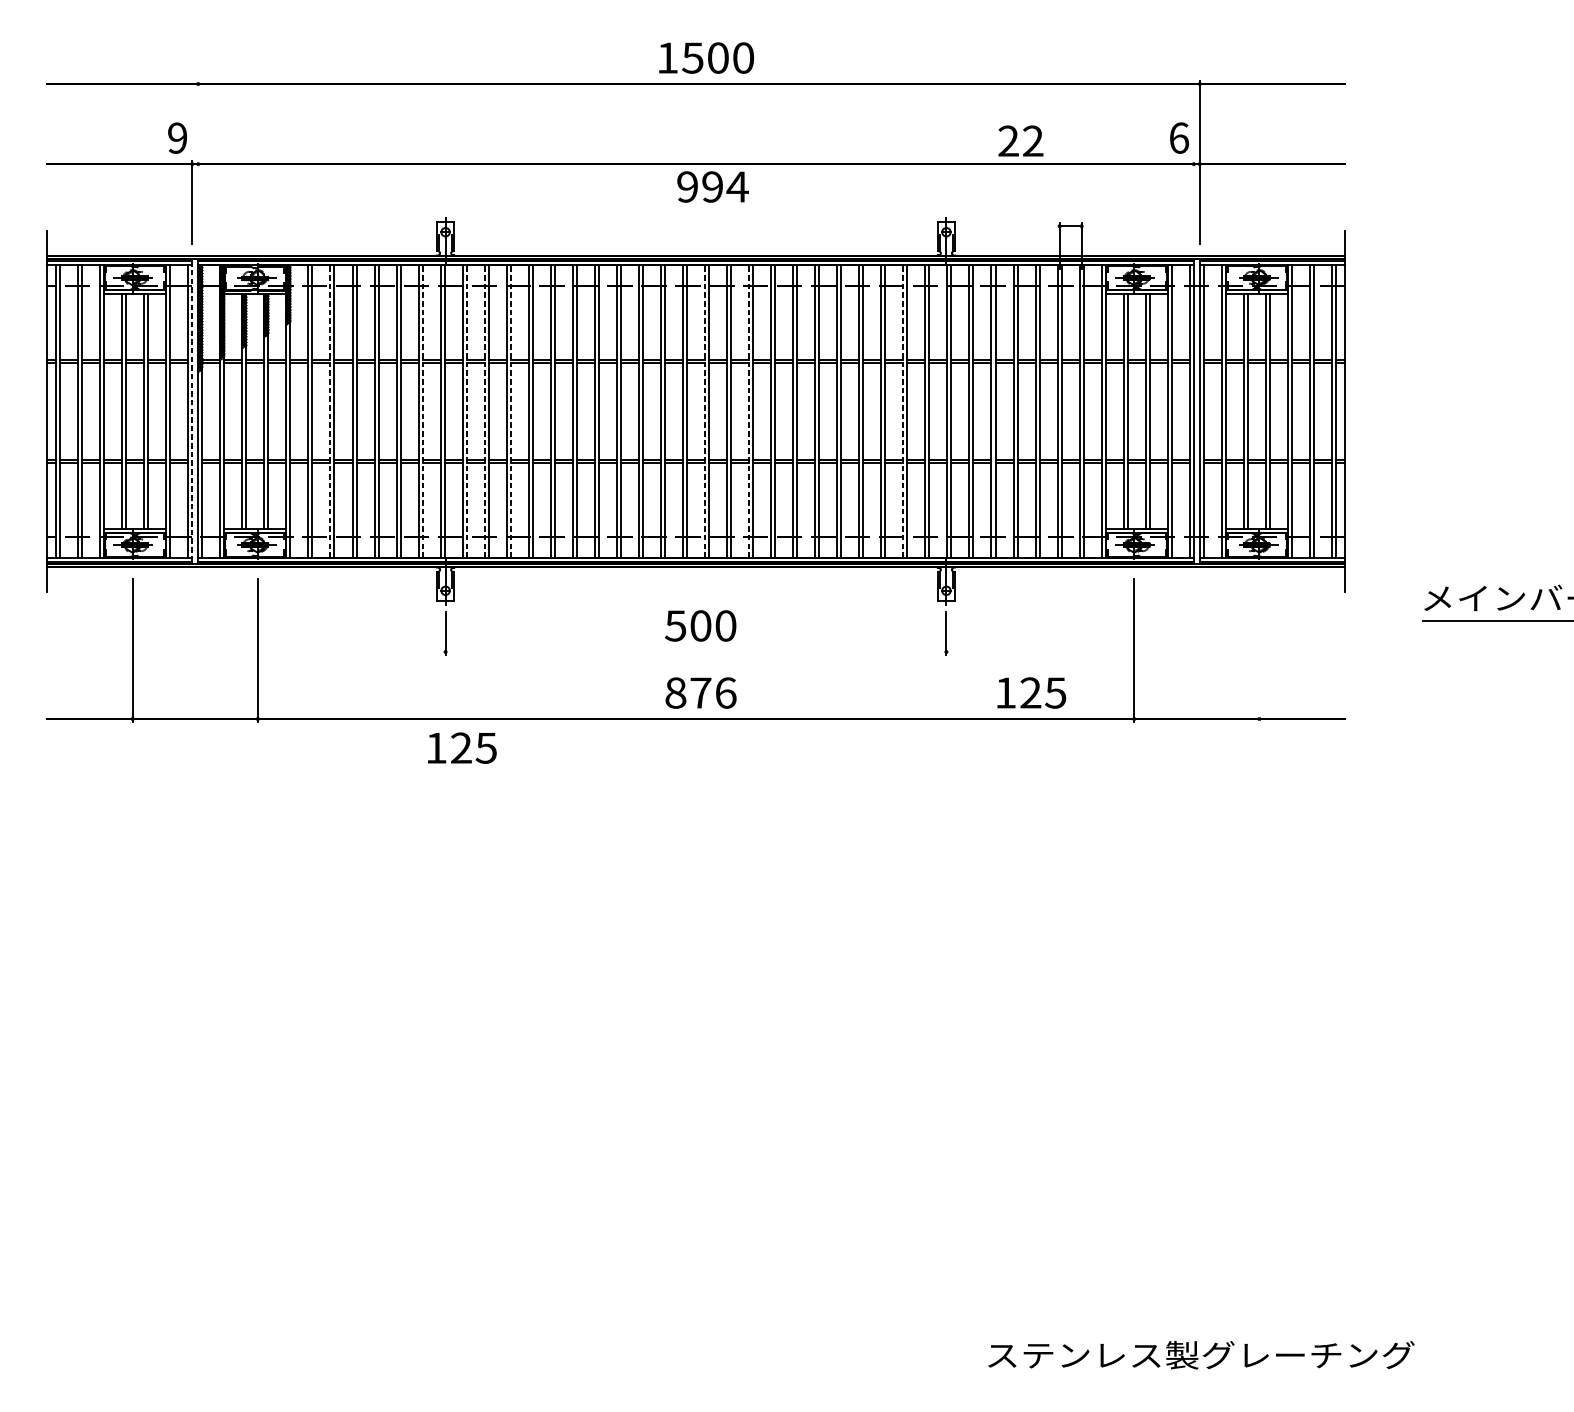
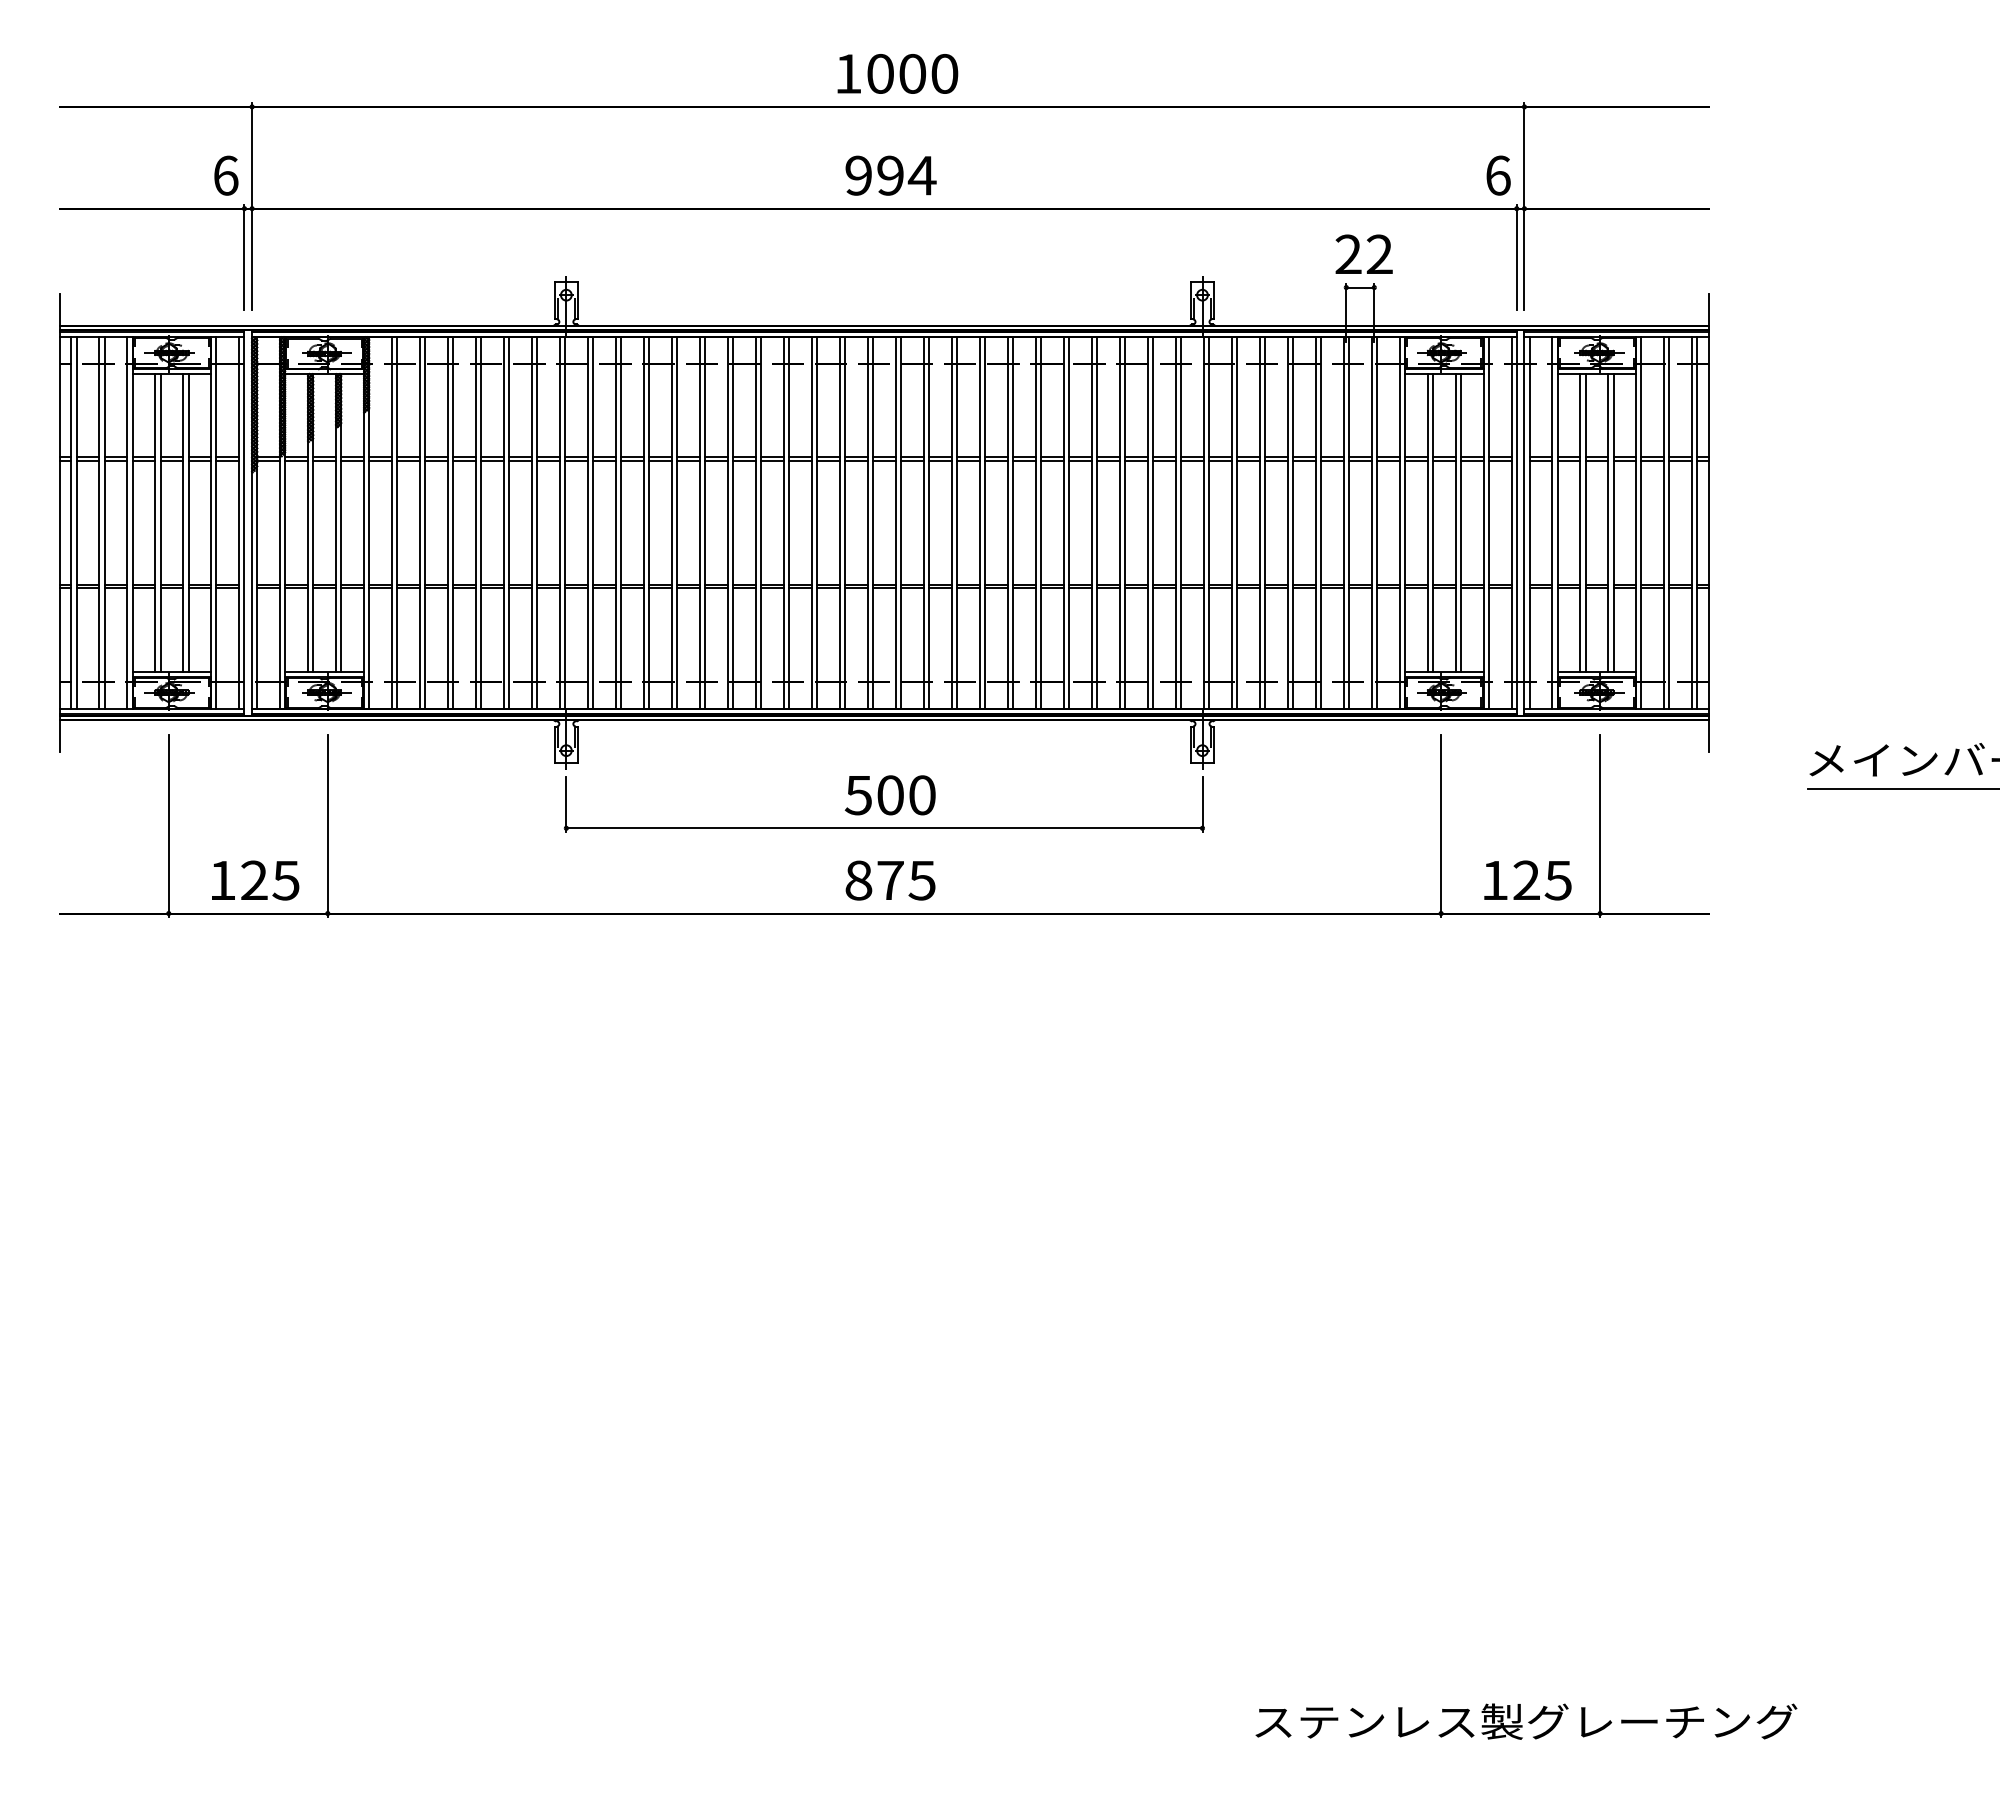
text: (692, 57) -> (879, 73), 1500 -> 1000
text: (177, 138) -> (225, 175), 9 -> 6
text: (1020, 140) -> (1363, 253), moved
line: (198, 162) -> (252, 206), added
text: (712, 186) -> (890, 175), moved
line: (1193, 202) -> (1516, 257), added
line: (192, 411) -> (244, 522), dashed -> solid
line: (330, 411) -> (420, 522), dashed -> solid
line: (422, 411) -> (537, 522), dashed -> solid
line: (467, 411) -> (593, 522), dashed -> solid
line: (484, 411) -> (615, 522), dashed -> solid
line: (511, 411) -> (649, 522), dashed -> solid
line: (704, 411) -> (895, 522), dashed -> solid
line: (748, 411) -> (951, 522), dashed -> solid
line: (903, 411) -> (1147, 522), dashed -> solid
line: (1259, 650) -> (1600, 826), added
line: (696, 652) -> (884, 828), added
text: (725, 693) -> (921, 880), 876 -> 875
text: (1031, 693) -> (1527, 880), moved
text: (462, 748) -> (255, 880), moved

